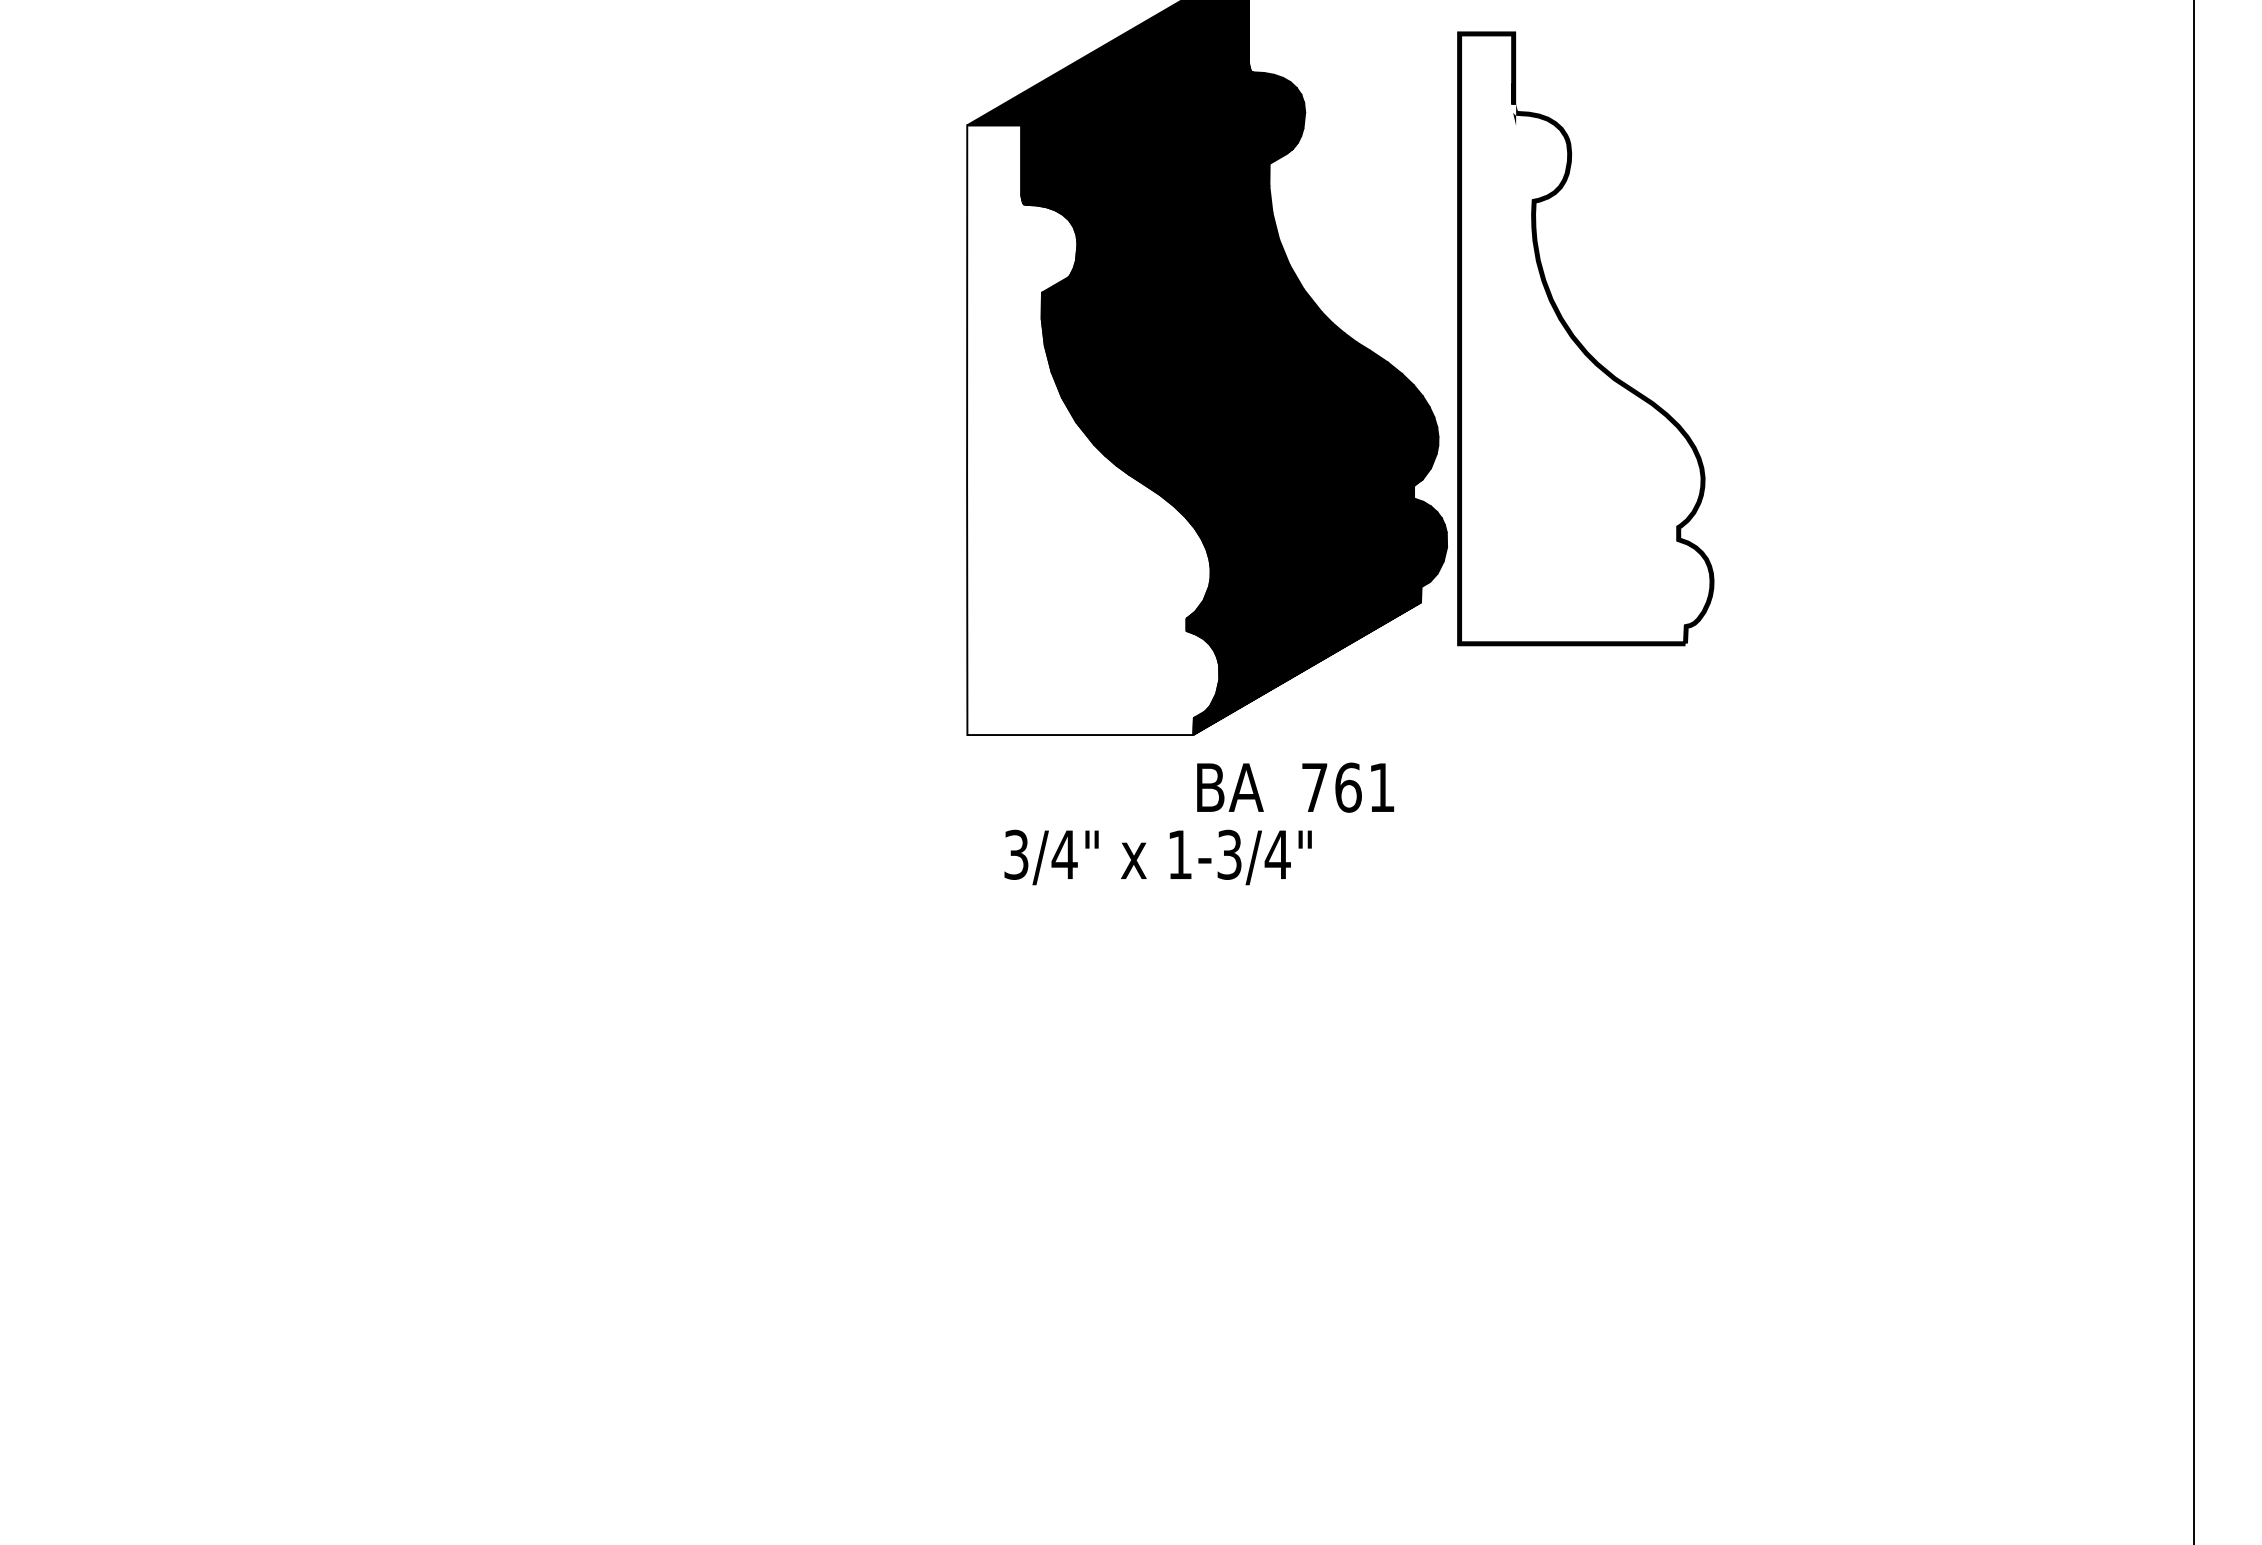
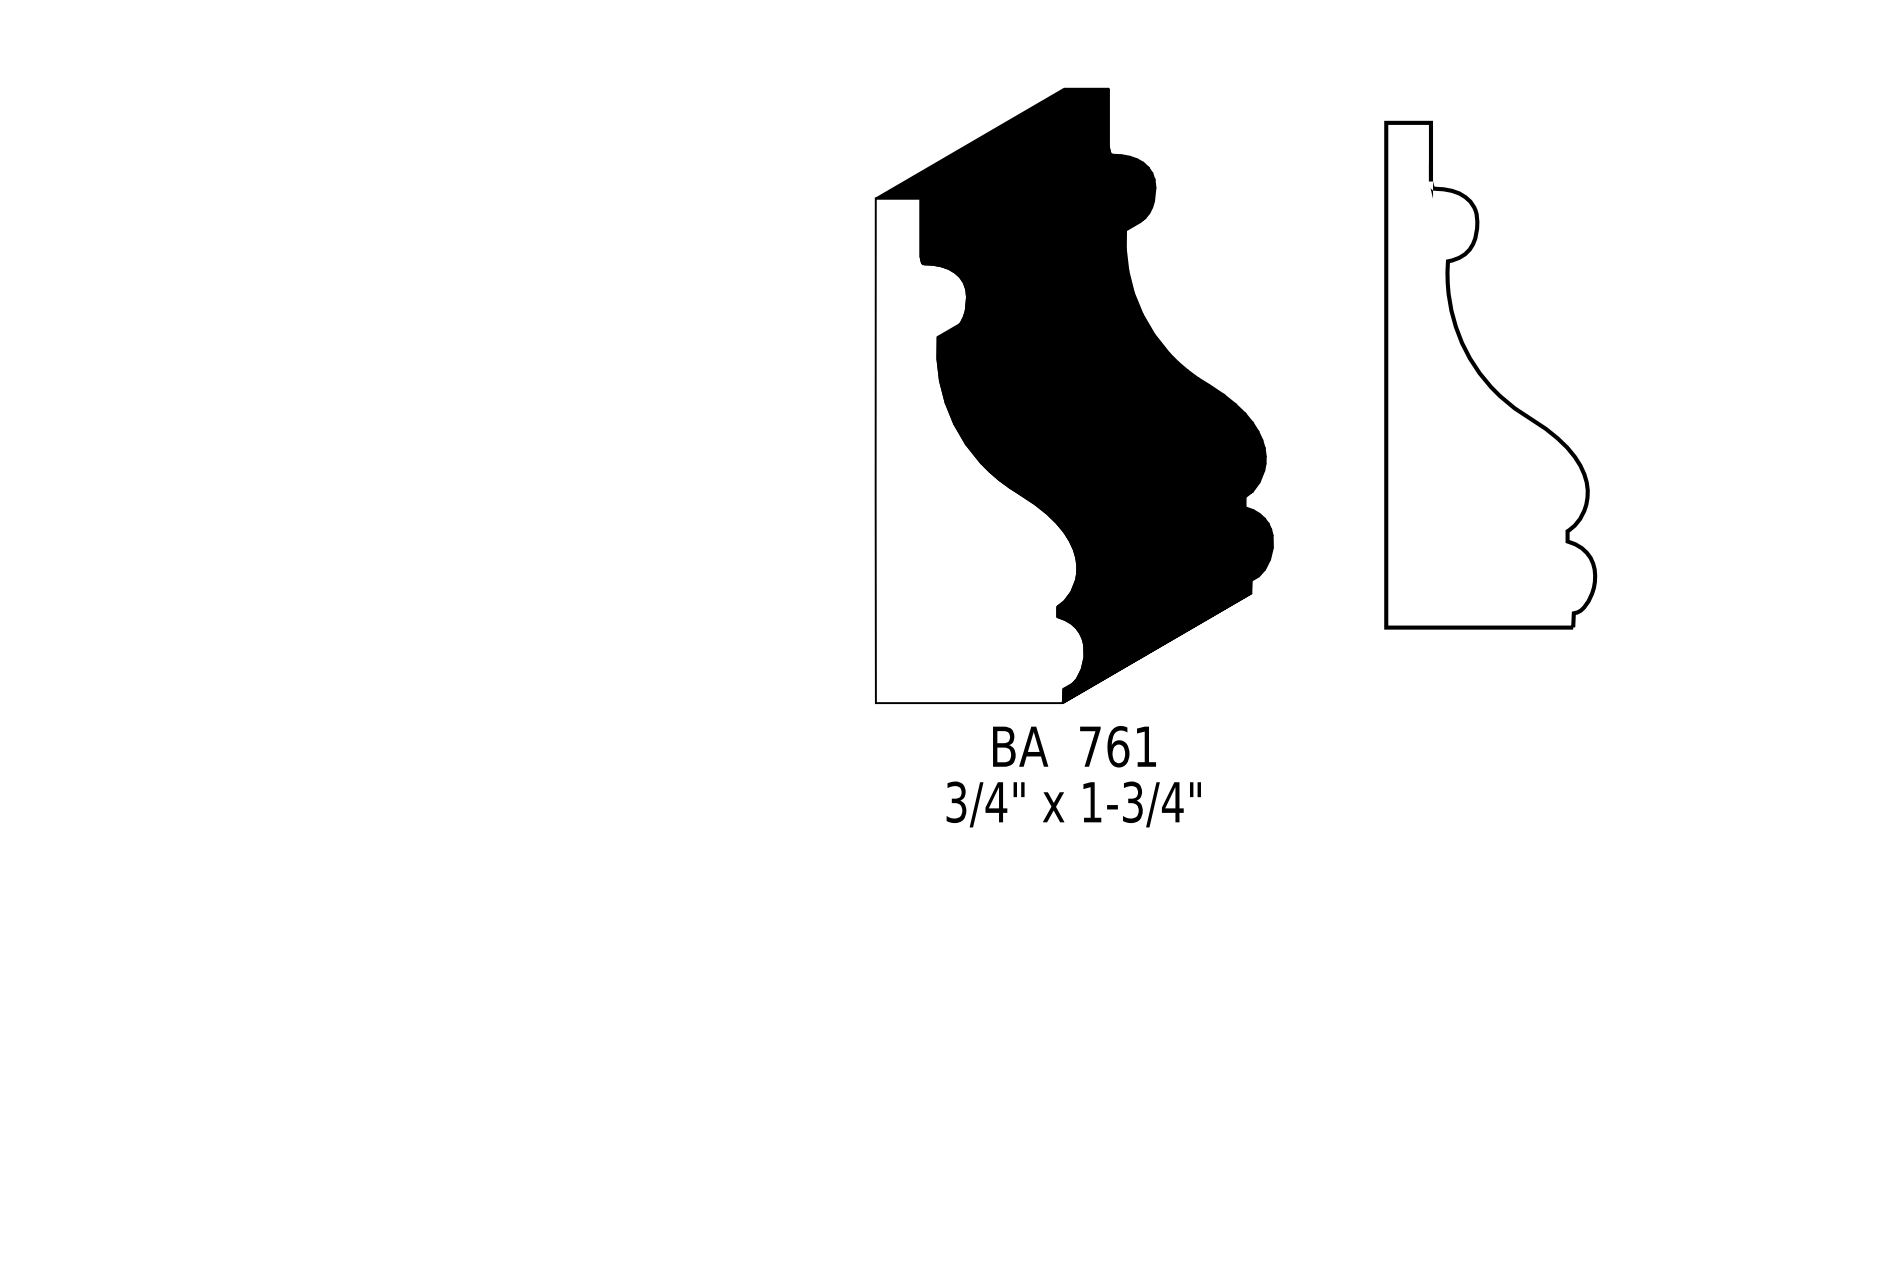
curve: (1580, 342) -> (1486, 378), moved
text: (1295, 787) -> (1074, 746), moved
text: (1157, 857) -> (1073, 804), moved

